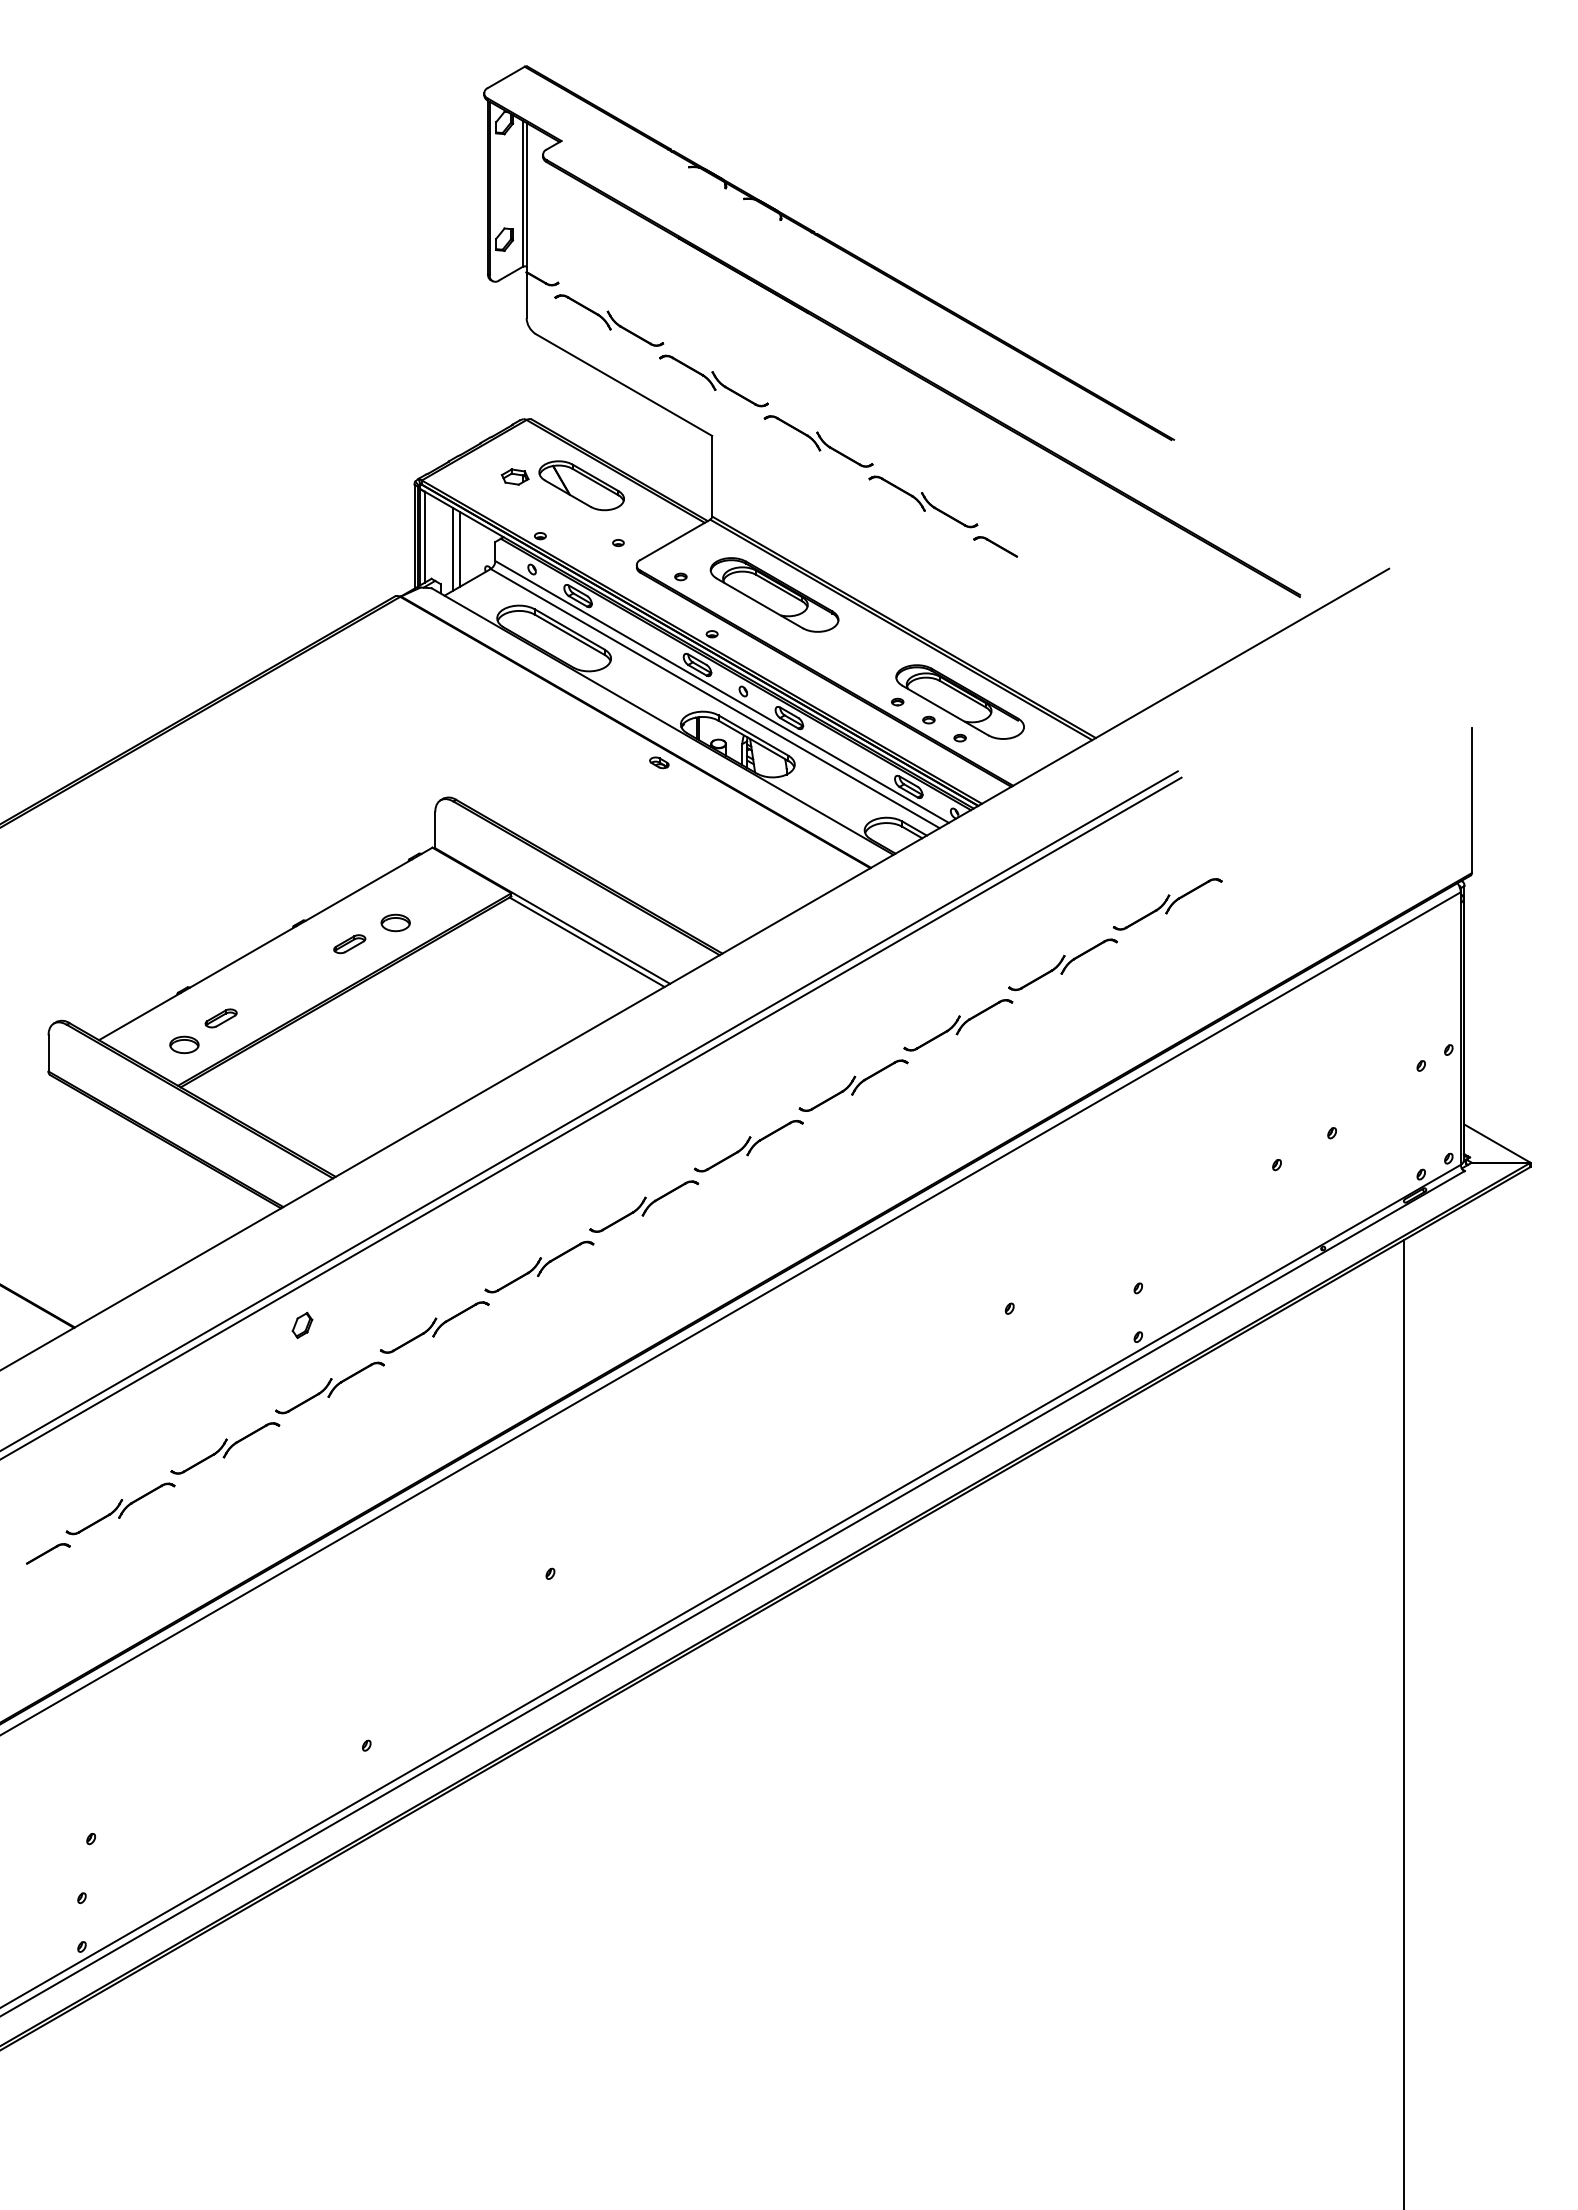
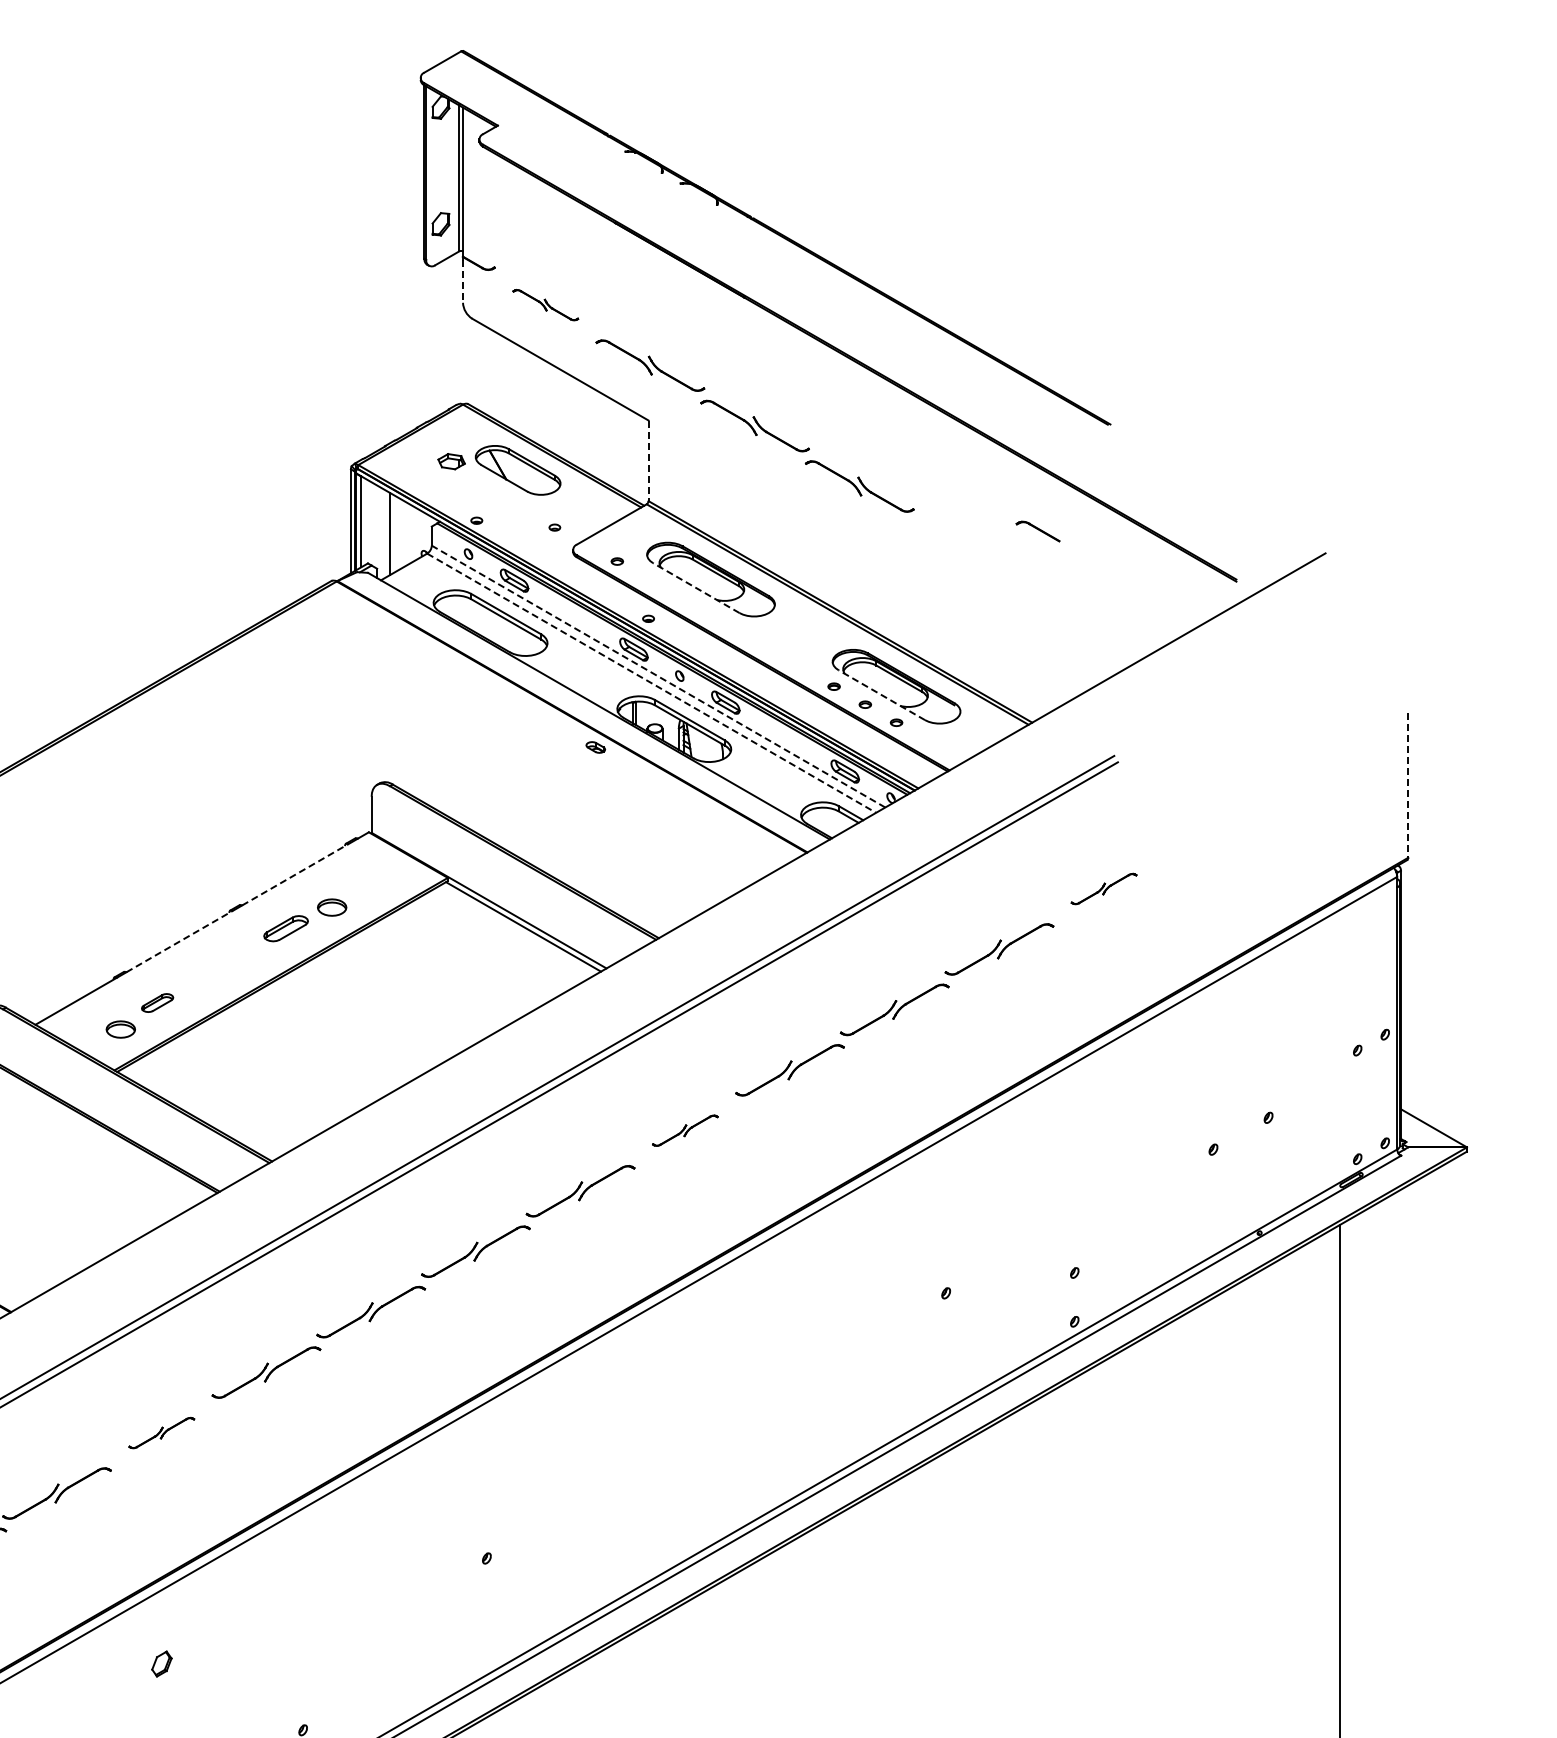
line: (526, 297) -> (462, 282), solid -> dashed
part: (609, 320) -> (545, 305), size x0.6
line: (712, 476) -> (648, 461), solid -> dashed
part: (995, 546) -> (1037, 531), moved
line: (460, 549) -> (396, 534), removed
line: (759, 603) -> (695, 588), solid -> dashed
line: (722, 691) -> (658, 676), solid -> dashed
line: (715, 698) -> (651, 683), solid -> dashed
line: (945, 710) -> (881, 695), solid -> dashed
line: (1471, 801) -> (1407, 786), solid -> dashed
line: (358, 890) -> (294, 875), solid -> dashed
part: (1167, 904) -> (1103, 889), size x0.6
part: (349, 944) -> (285, 929), size x1.4
line: (243, 956) -> (179, 941), solid -> dashed
part: (748, 1145) -> (684, 1130), size x0.6
part: (302, 1324) -> (161, 1663), moved
part: (225, 1448) -> (161, 1433), size x0.6

